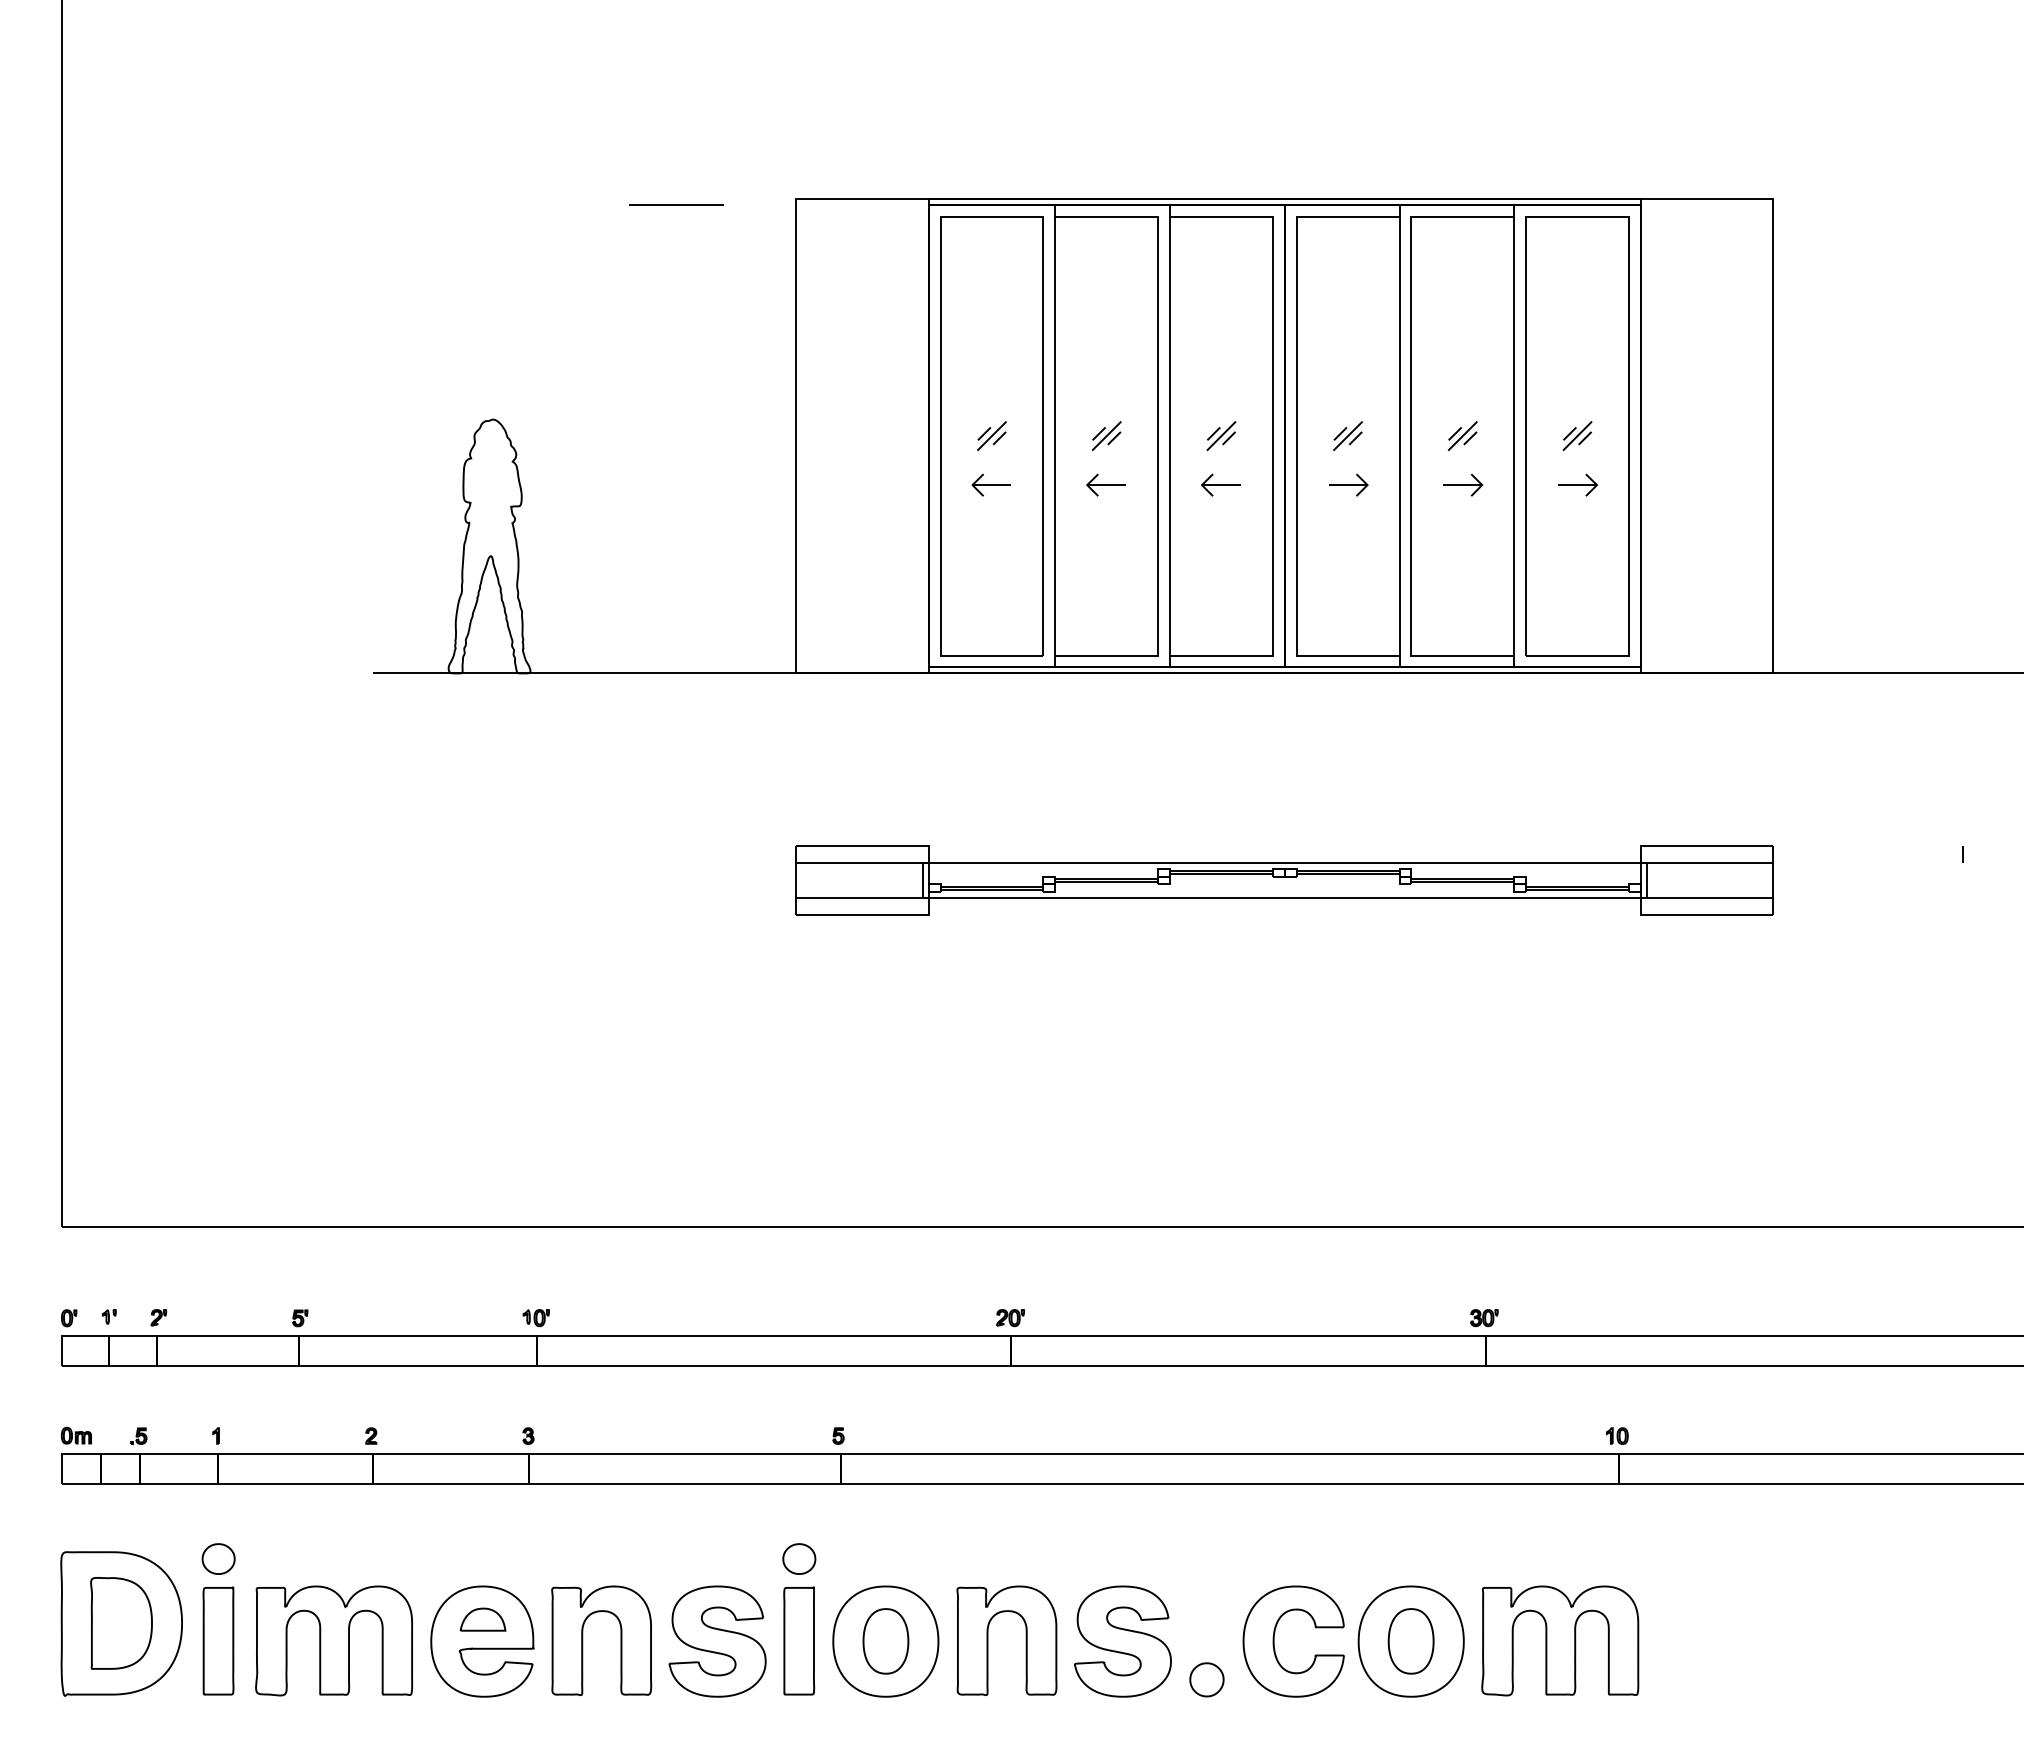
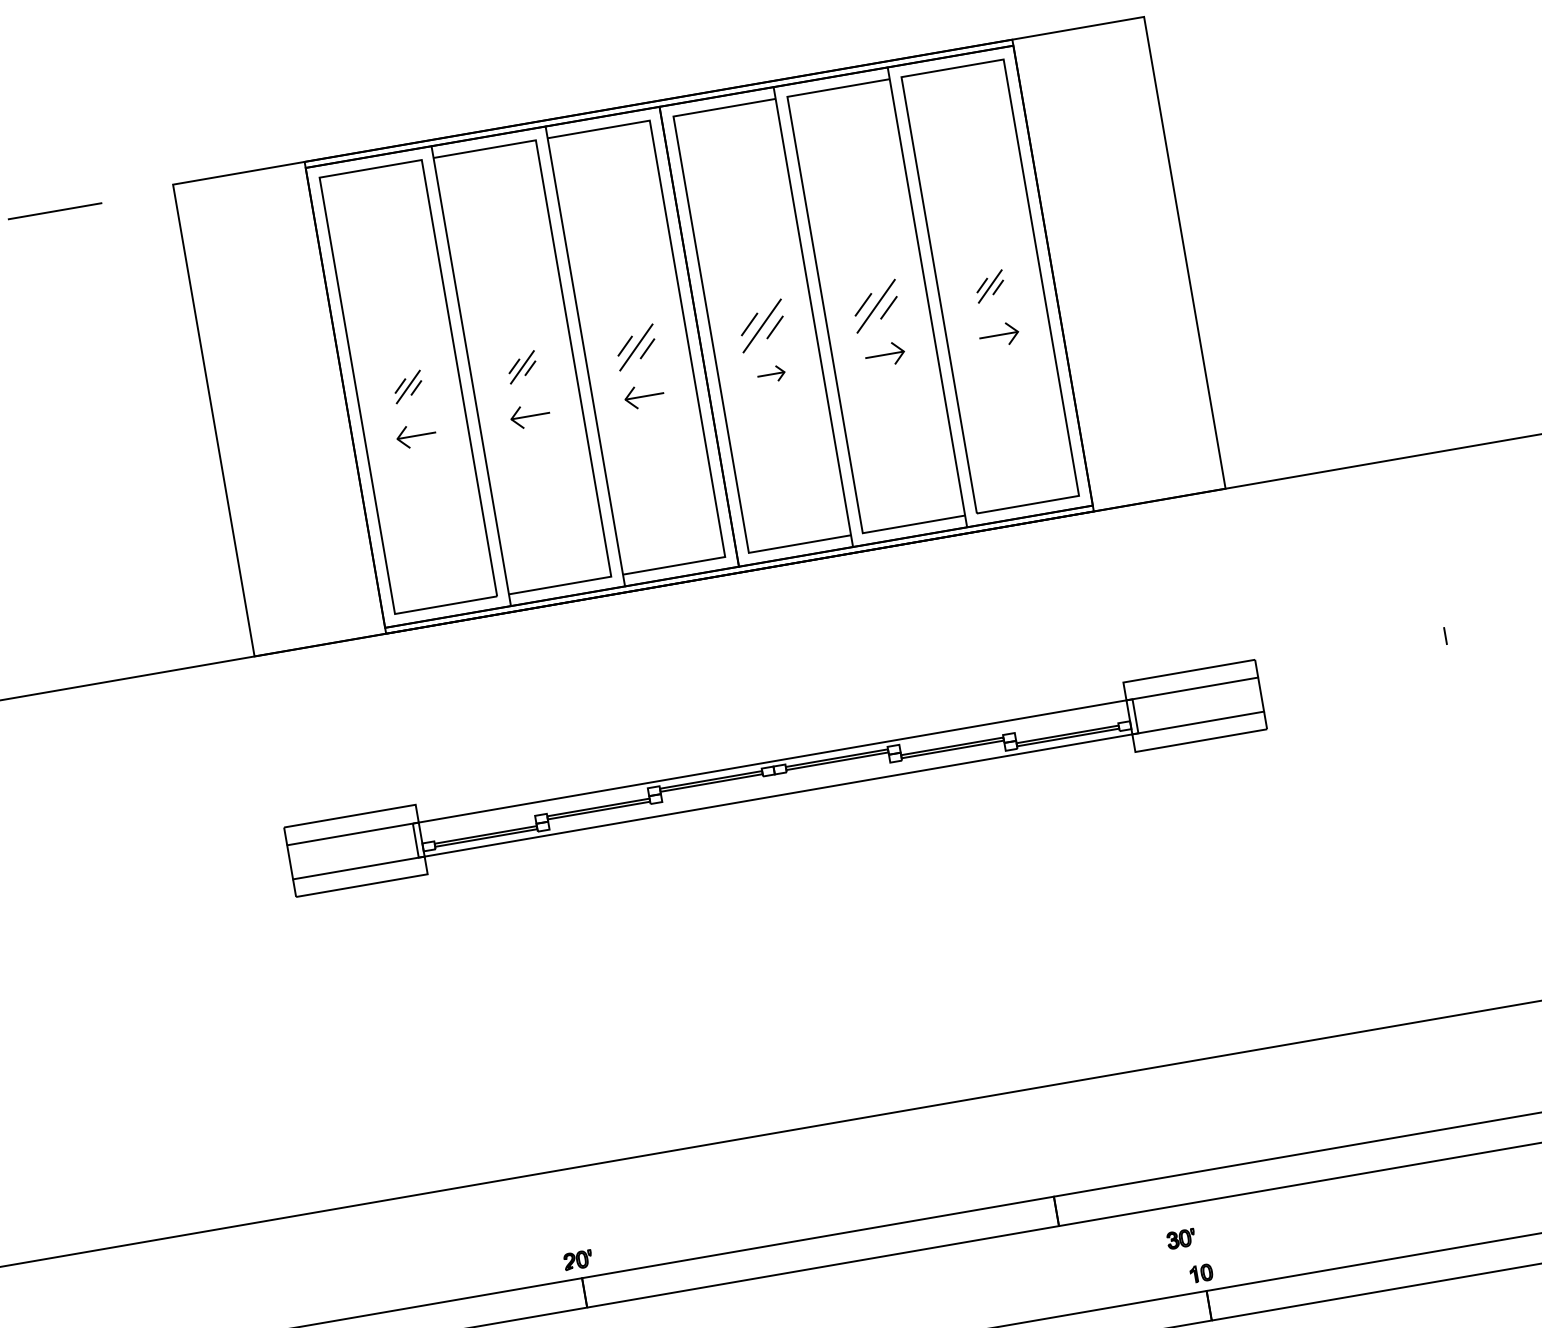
part: (1347, 435) -> (761, 325), size x1.6
part: (1462, 435) -> (875, 305), size x1.6
part: (1221, 436) -> (636, 348), size x1.4
part: (1348, 484) -> (770, 373), size x0.7
part: (1484, 1318) -> (1181, 1239), moved

